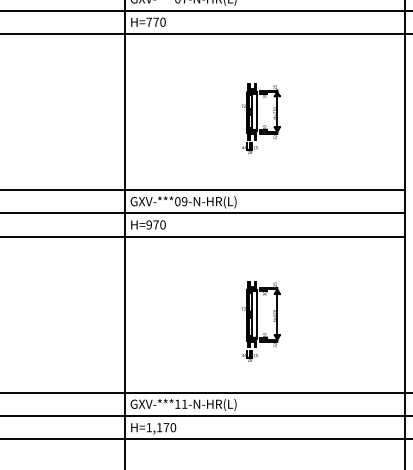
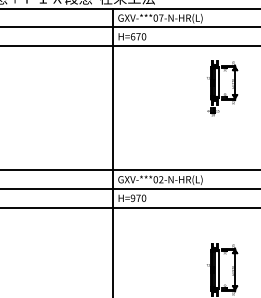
text: (149, 21) -> (133, 36), H=770 -> H=670
part: (260, 118) -> (221, 87), moved
text: (184, 201) -> (161, 179), GXV-***09-N-HR(L) -> GXV-***02-N-HR(L)

